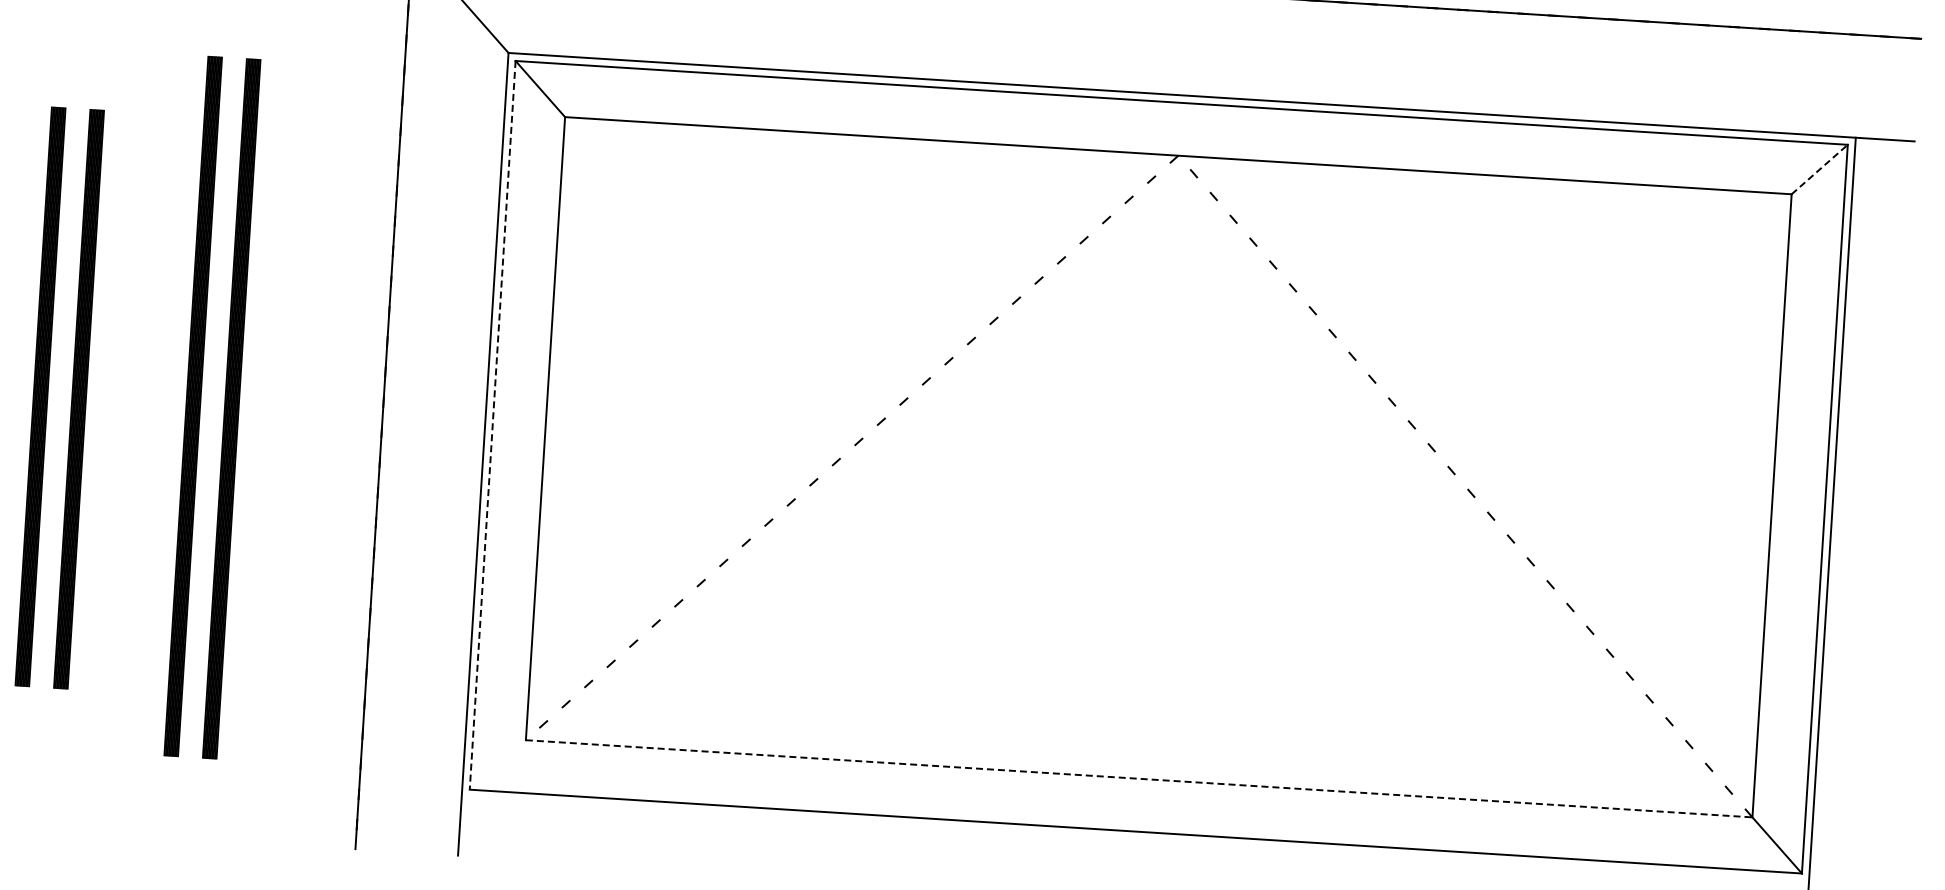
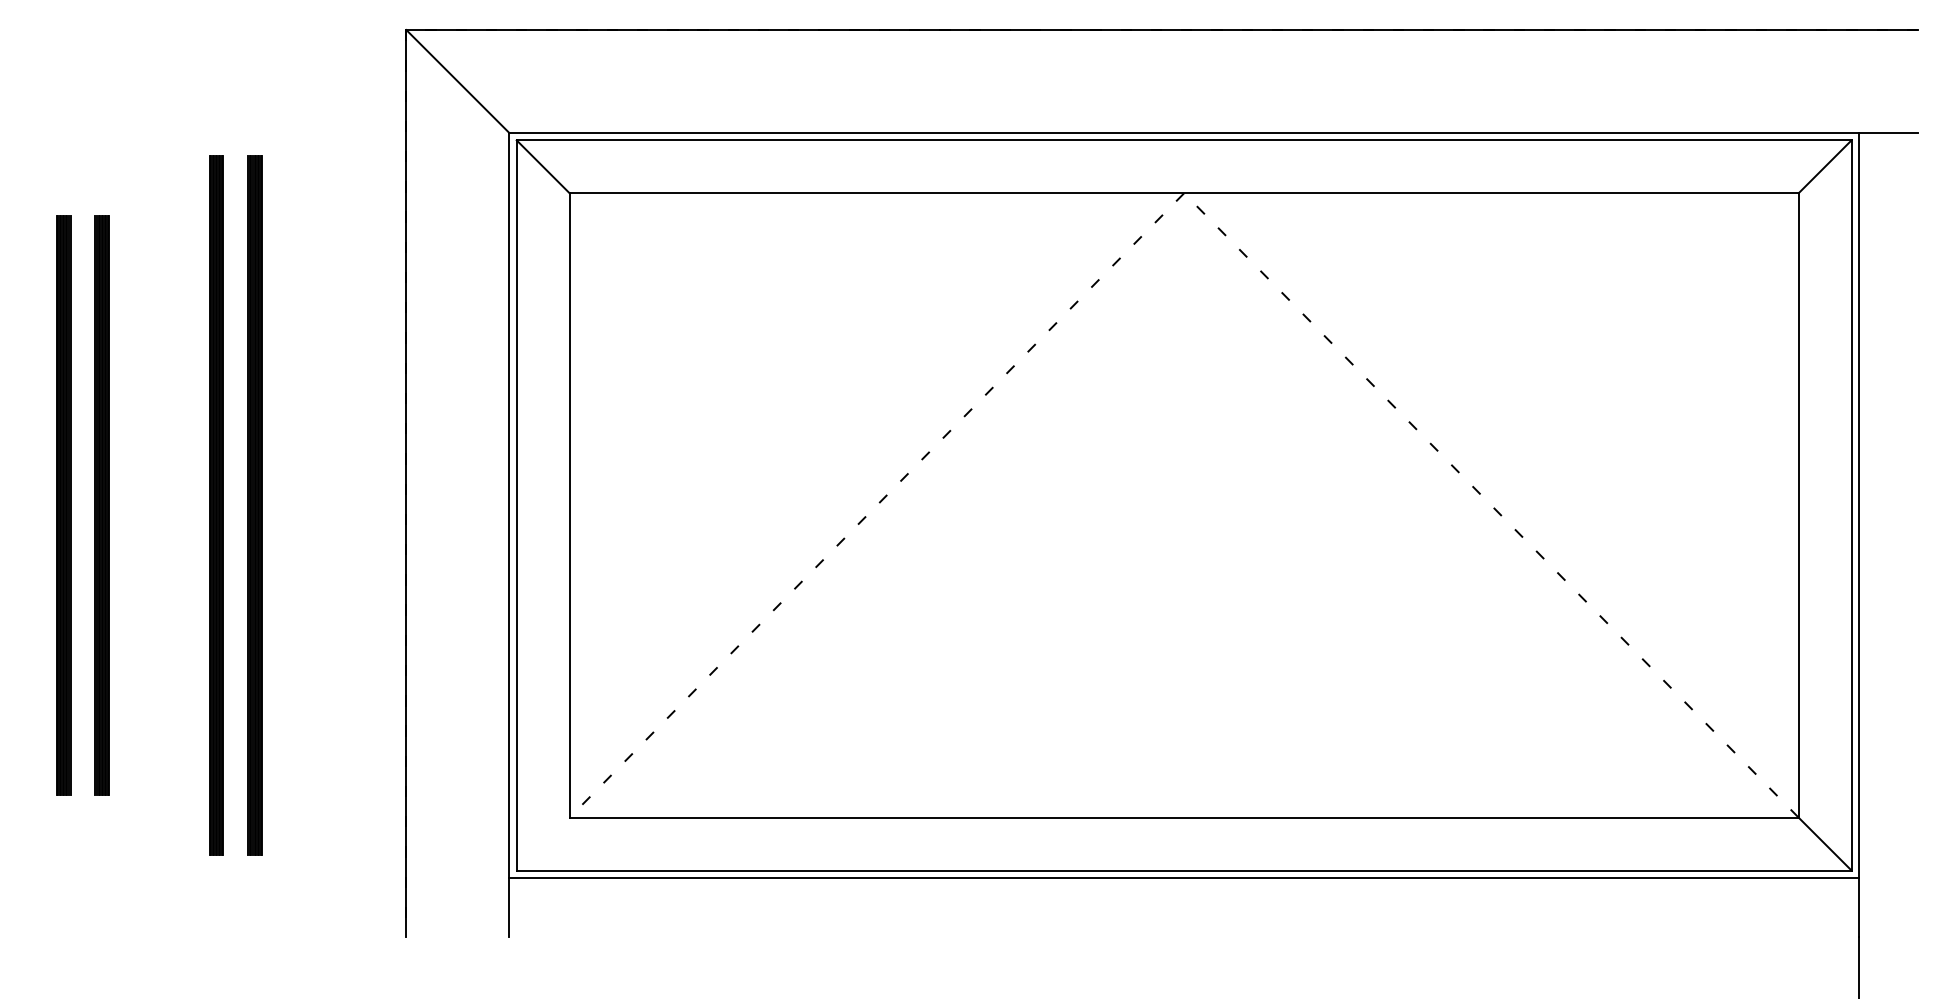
line: (1820, 169) -> (1825, 166), dashed -> solid
line: (492, 425) -> (516, 505), dashed -> solid
line: (1139, 778) -> (1184, 817), dashed -> solid
line: (1135, 839) -> (1184, 878), added

